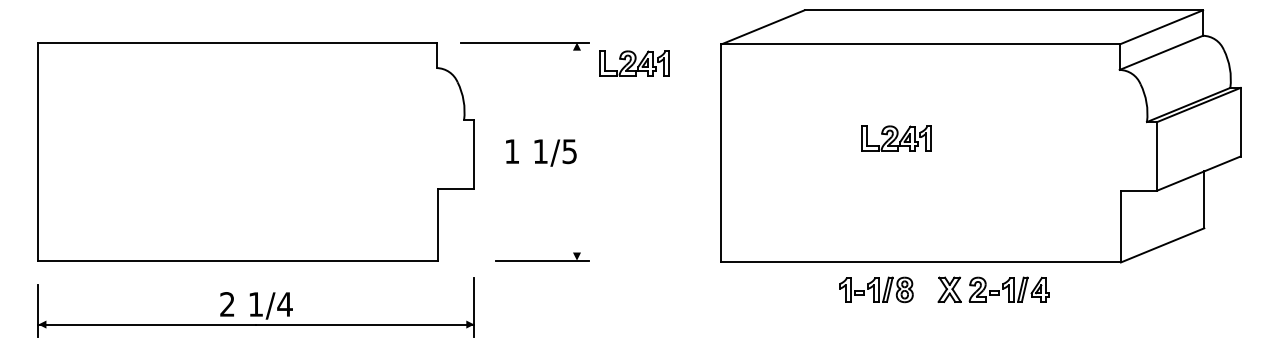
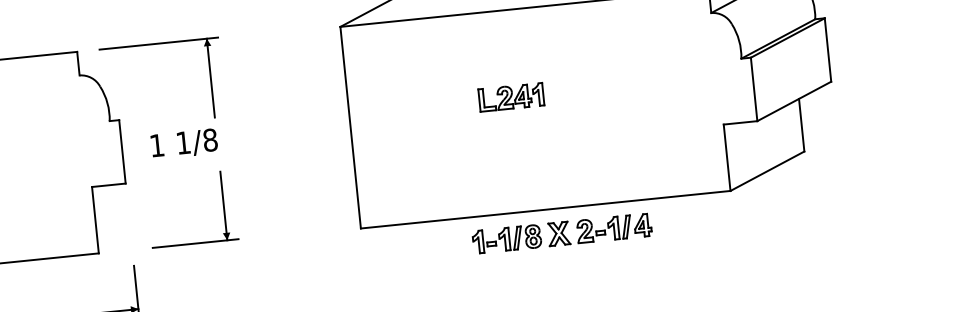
part: (634, 63) -> (261, 52), removed
line: (577, 84) -> (211, 77), added
text: (569, 151) -> (210, 140), 1/5 -> 1/8
line: (577, 223) -> (224, 205), added
part: (993, 289) -> (599, 229), moved

